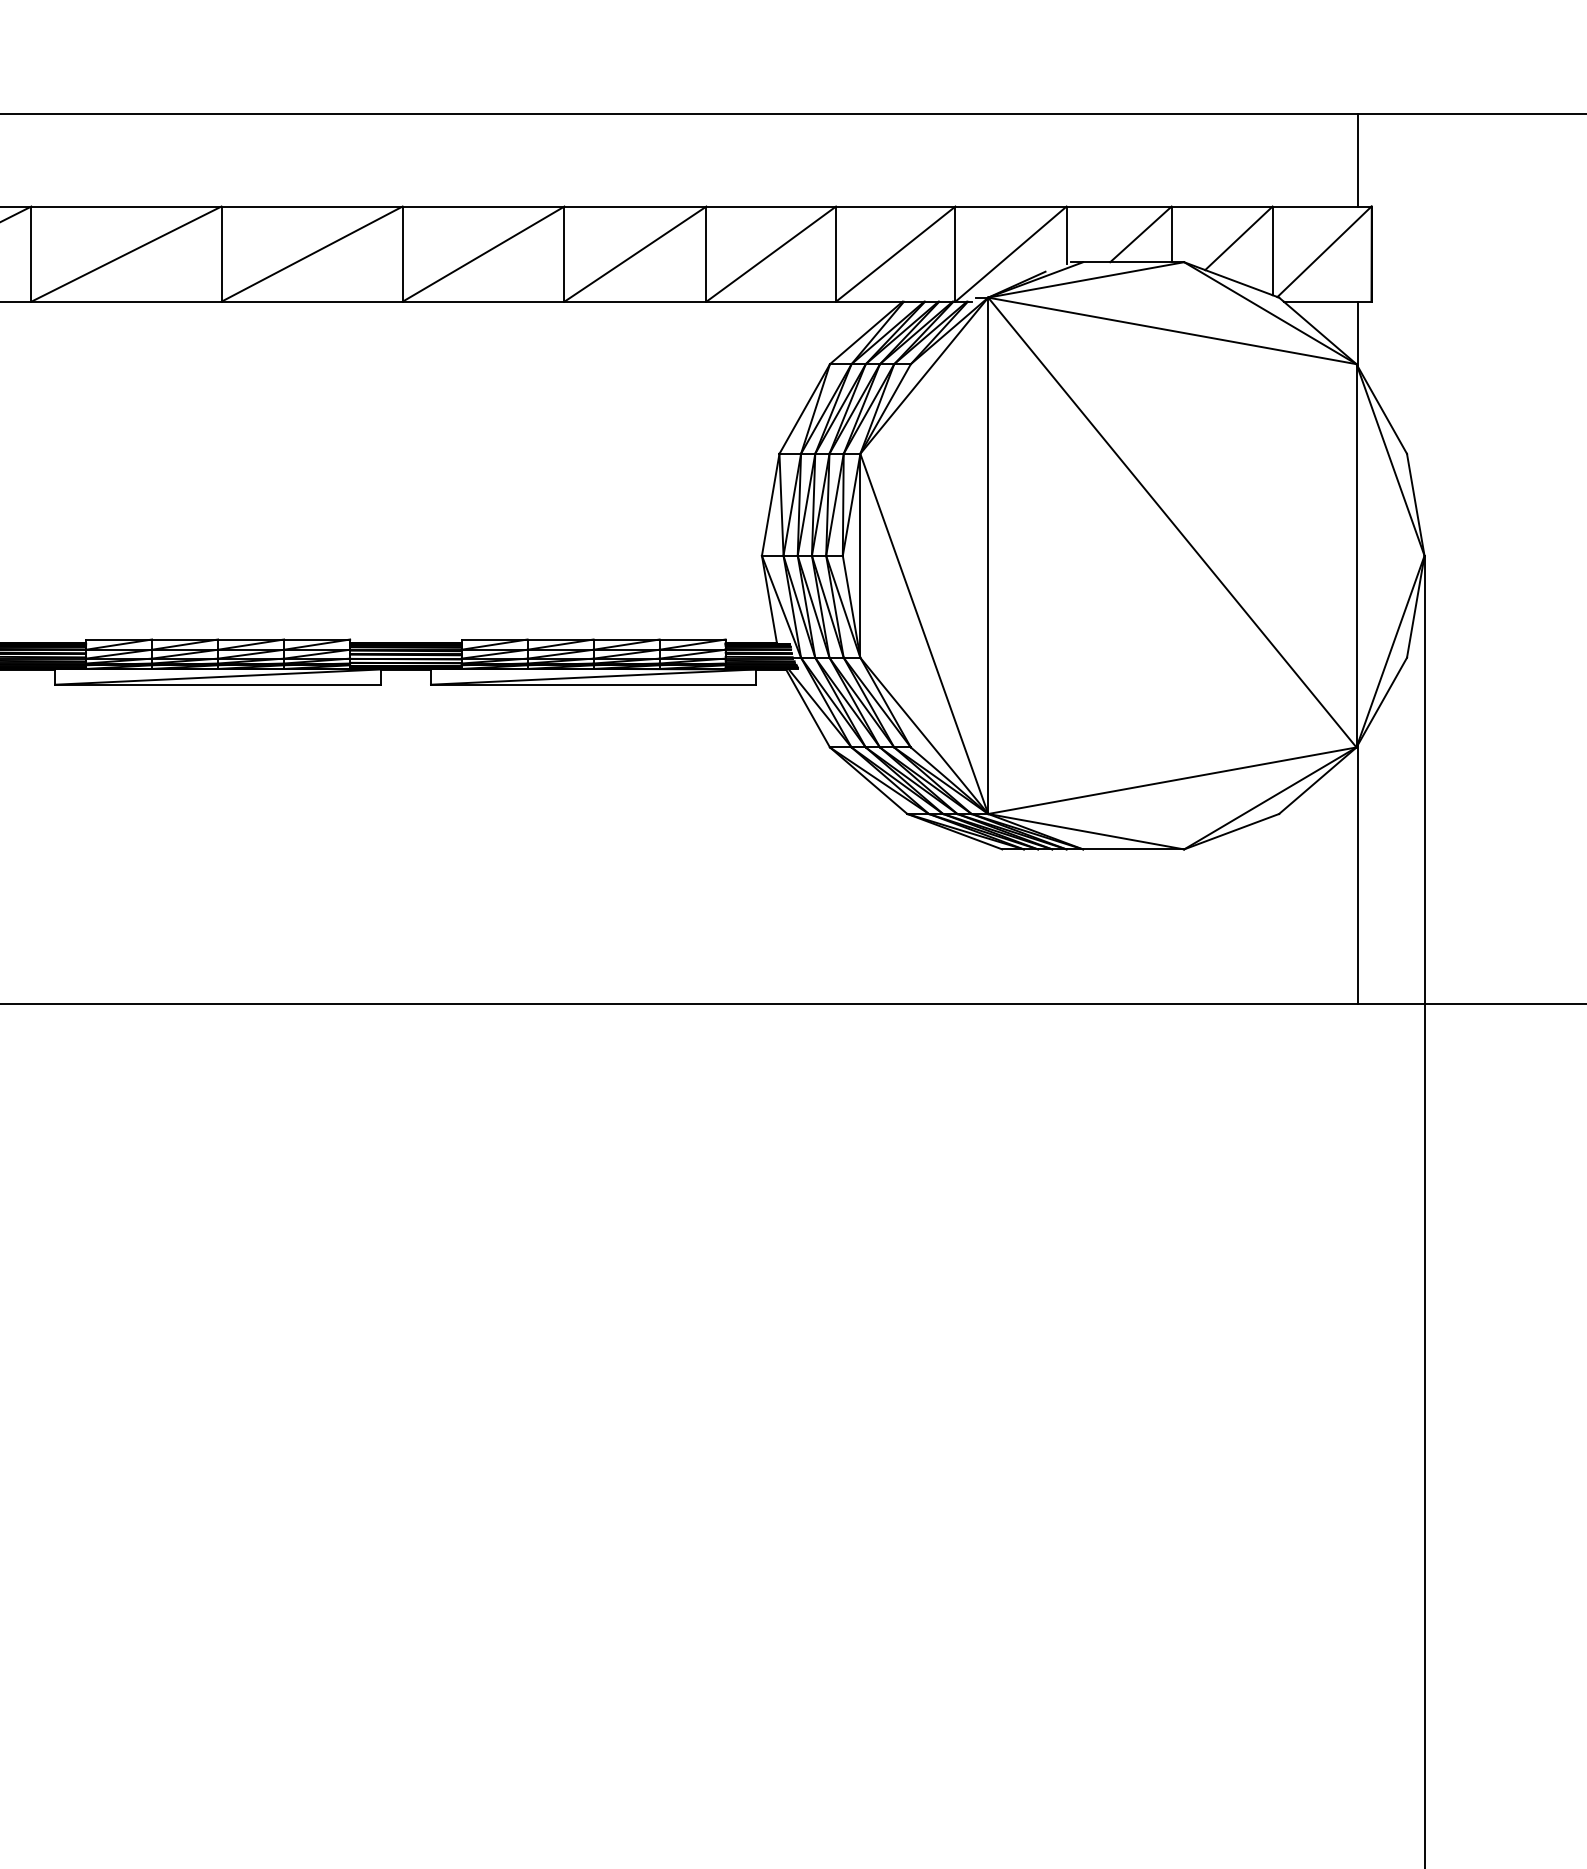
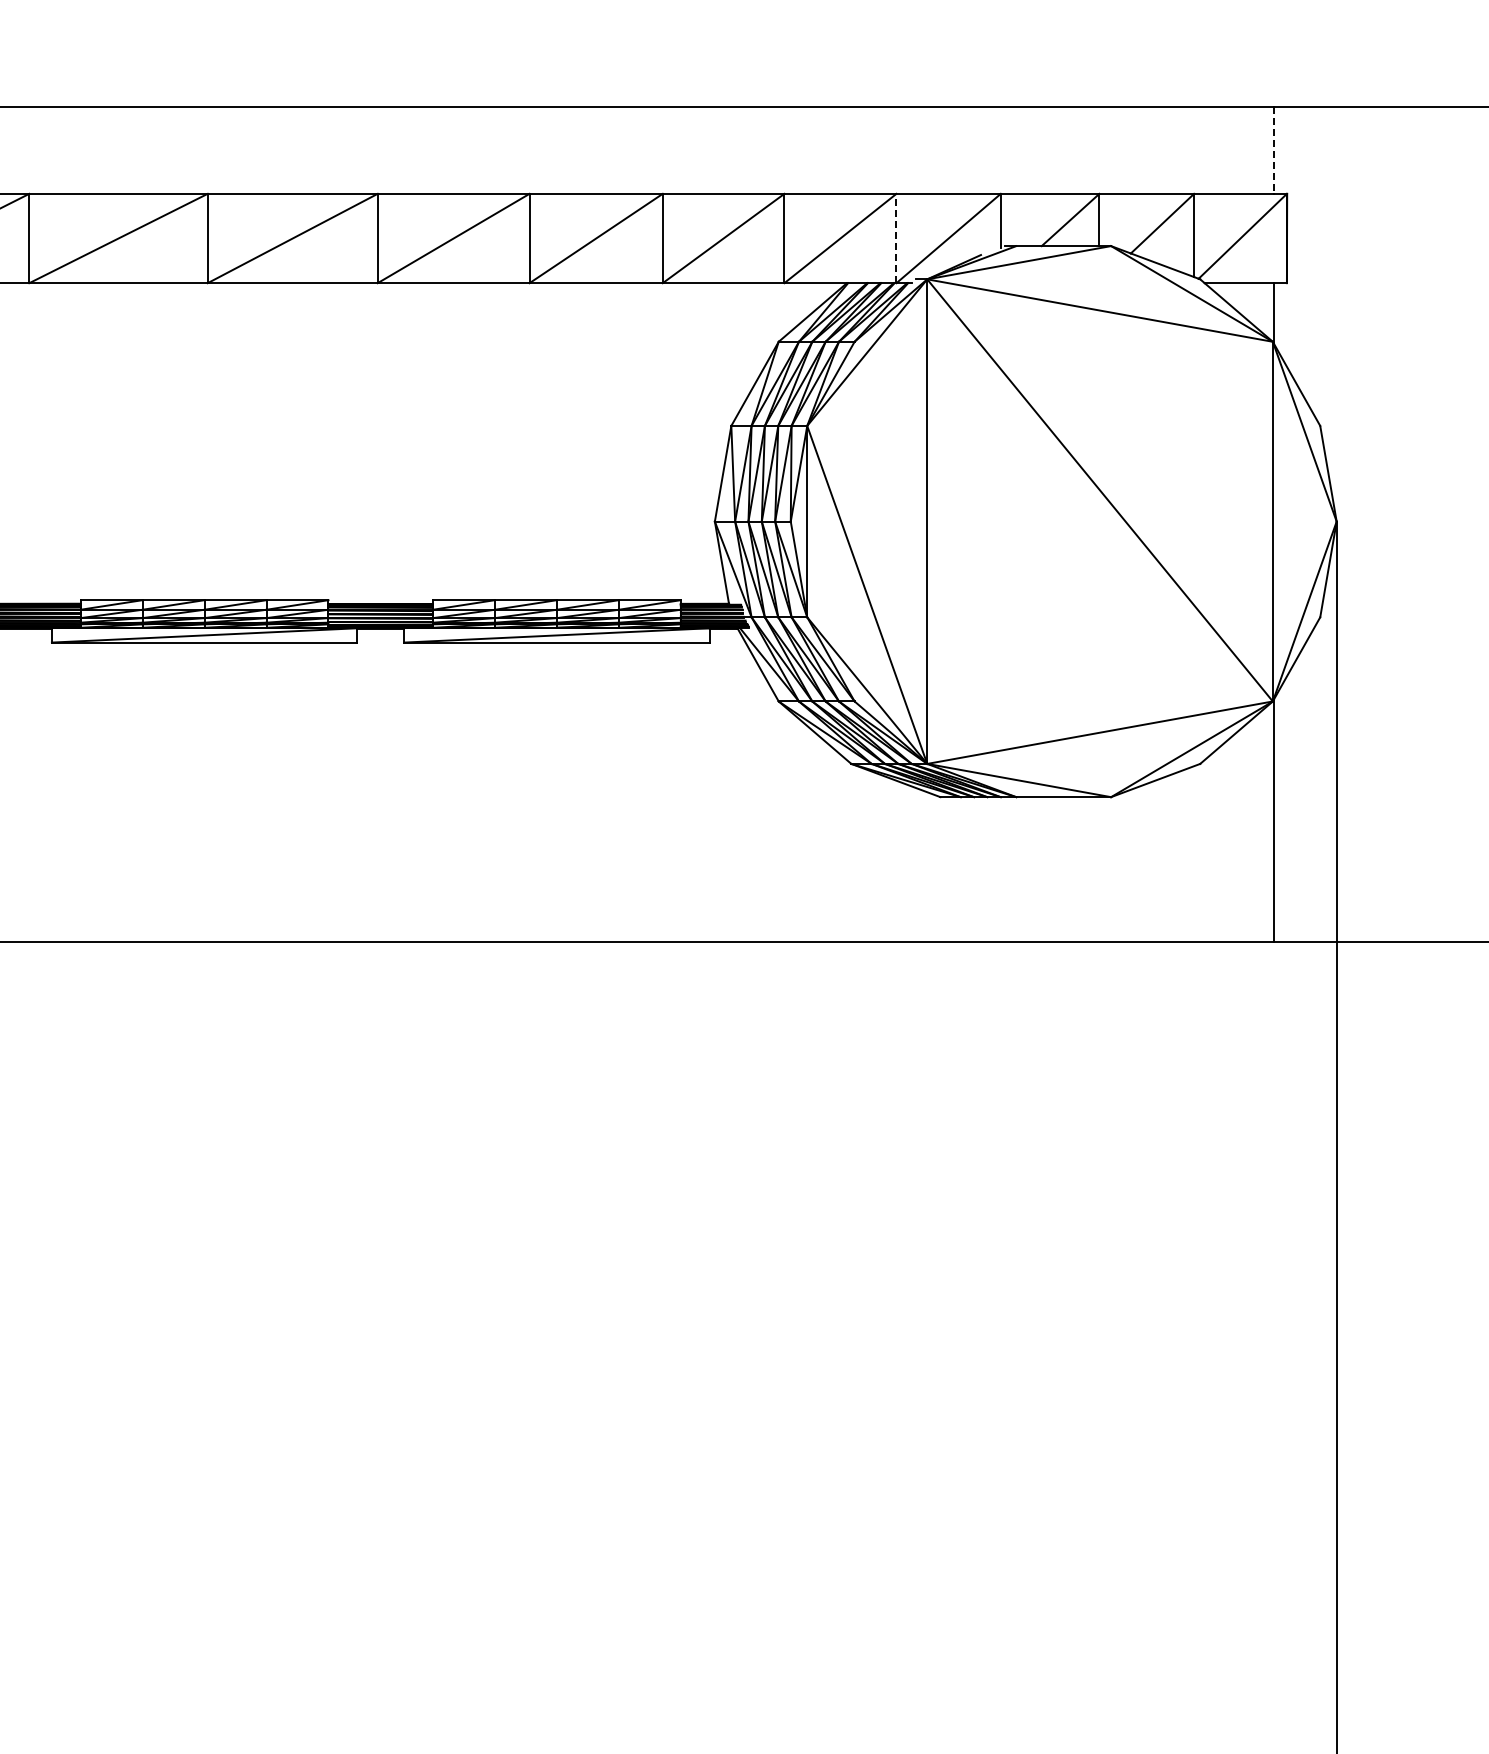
line: (1357, 160) -> (1273, 150), solid -> dashed
line: (955, 254) -> (896, 238), solid -> dashed

